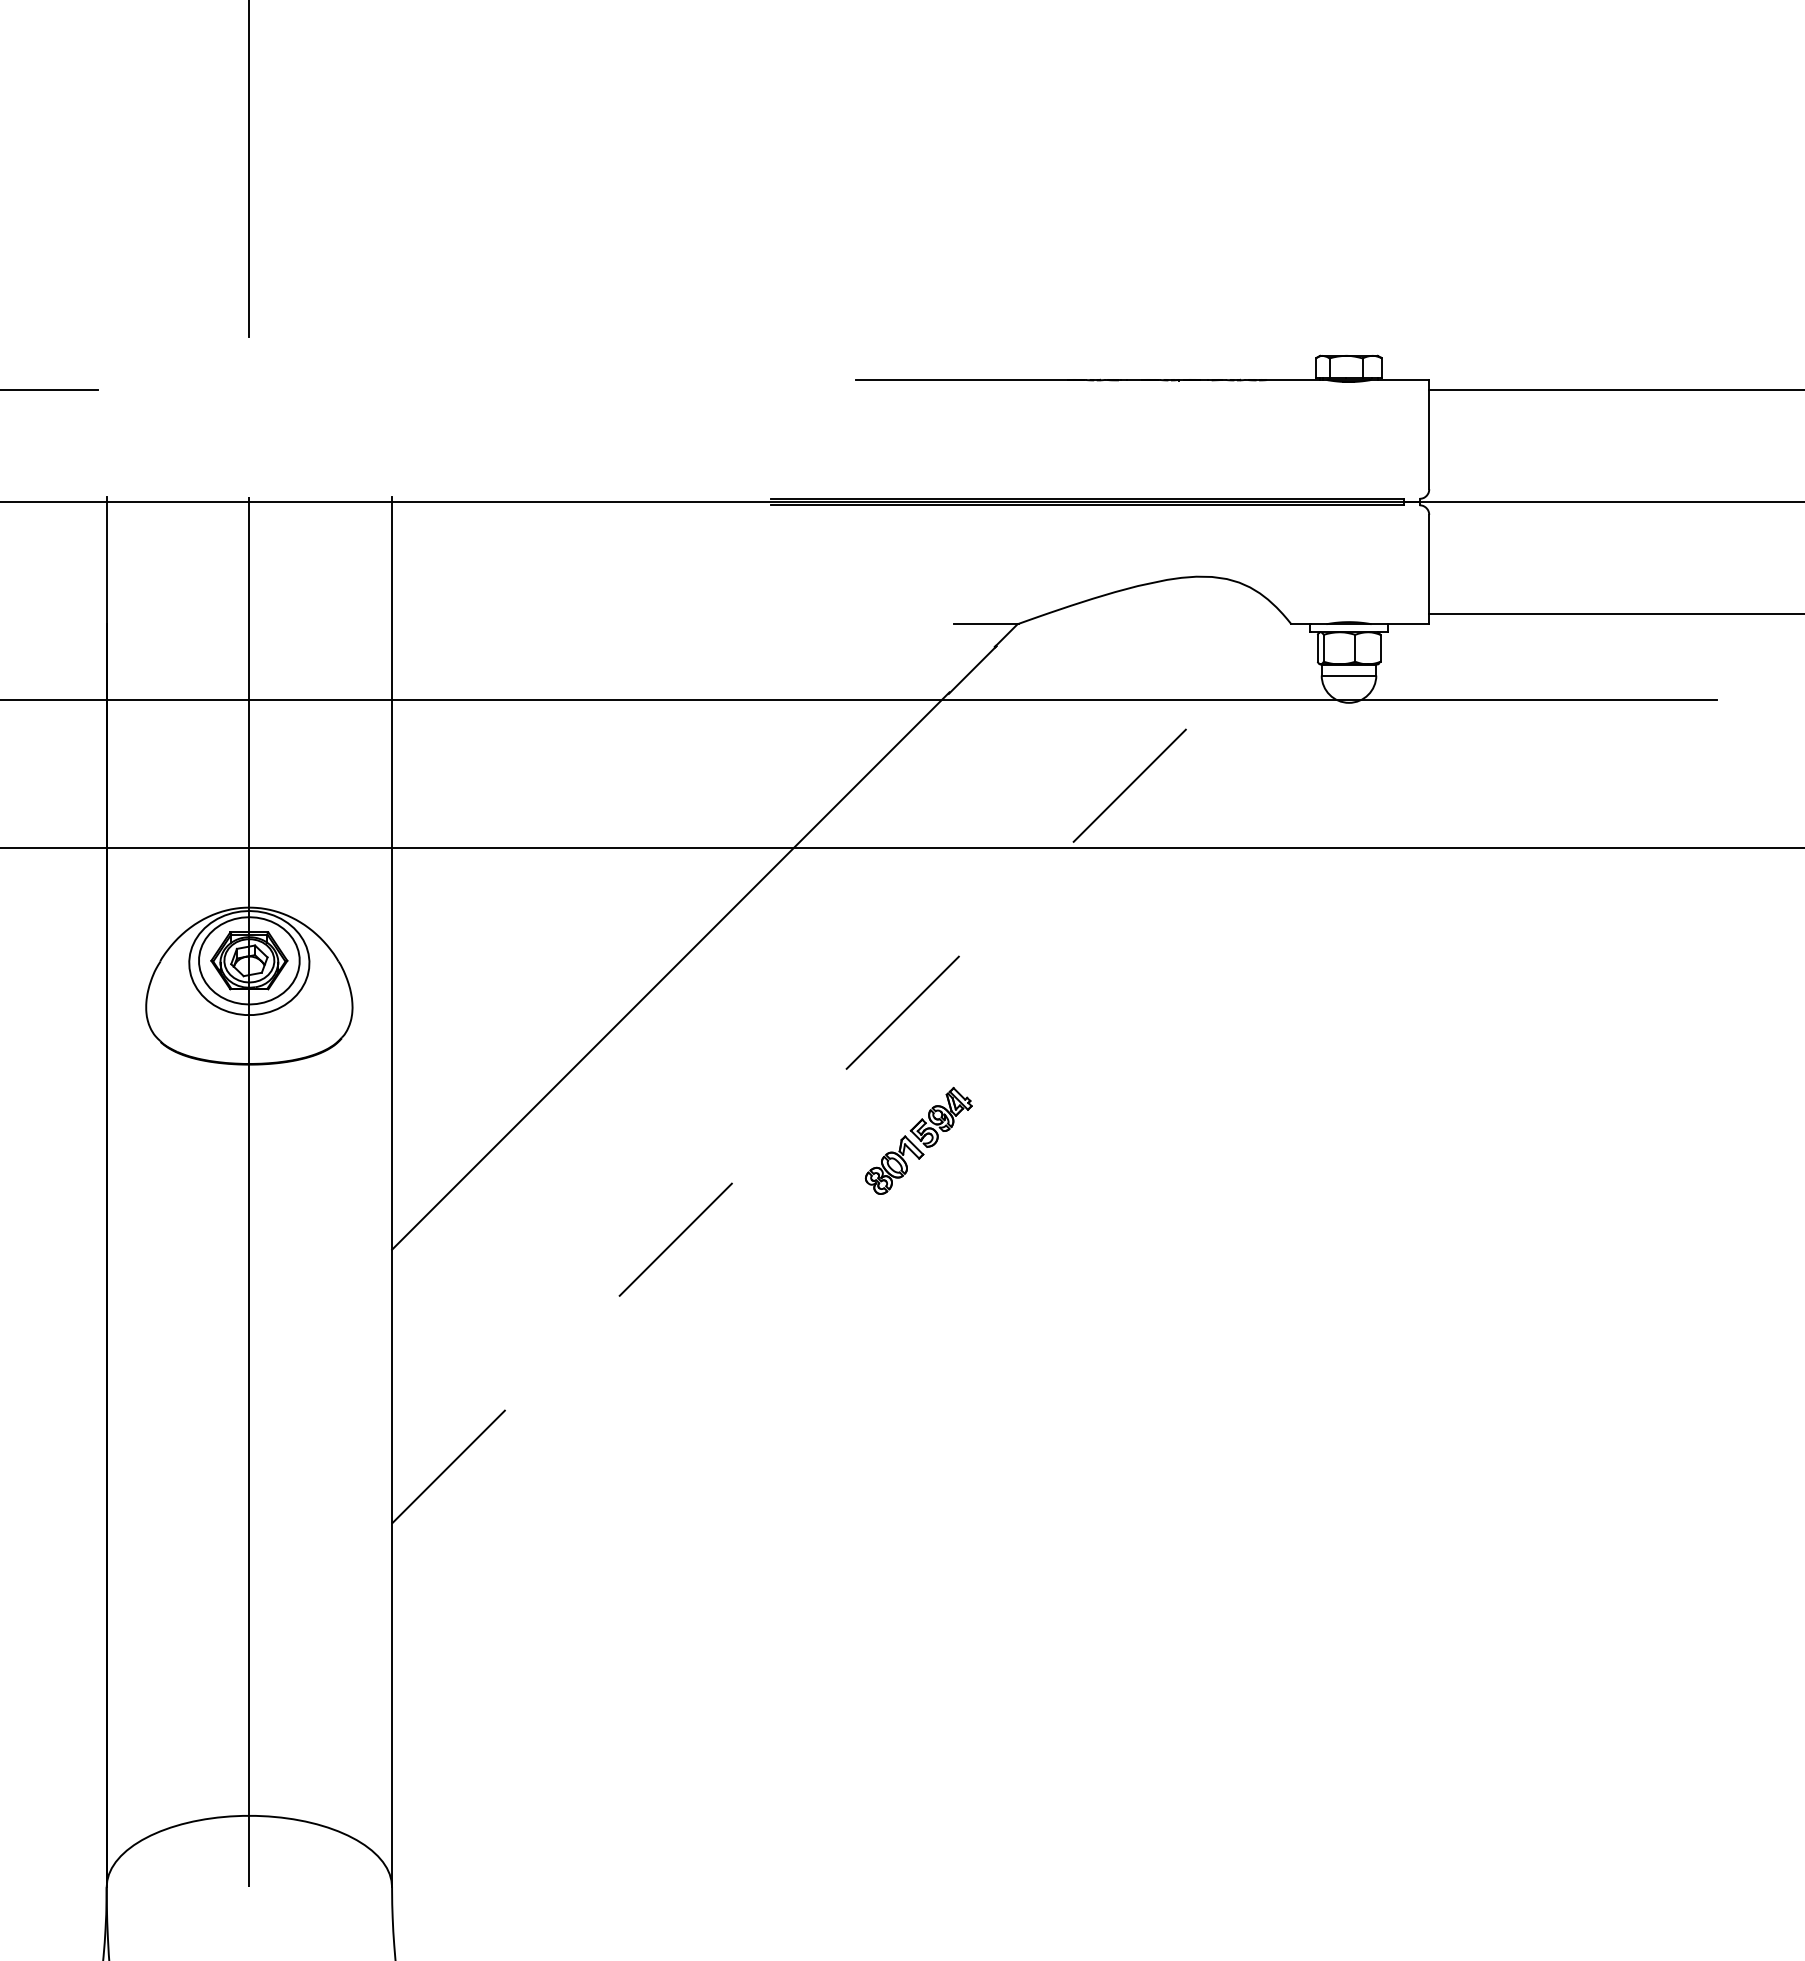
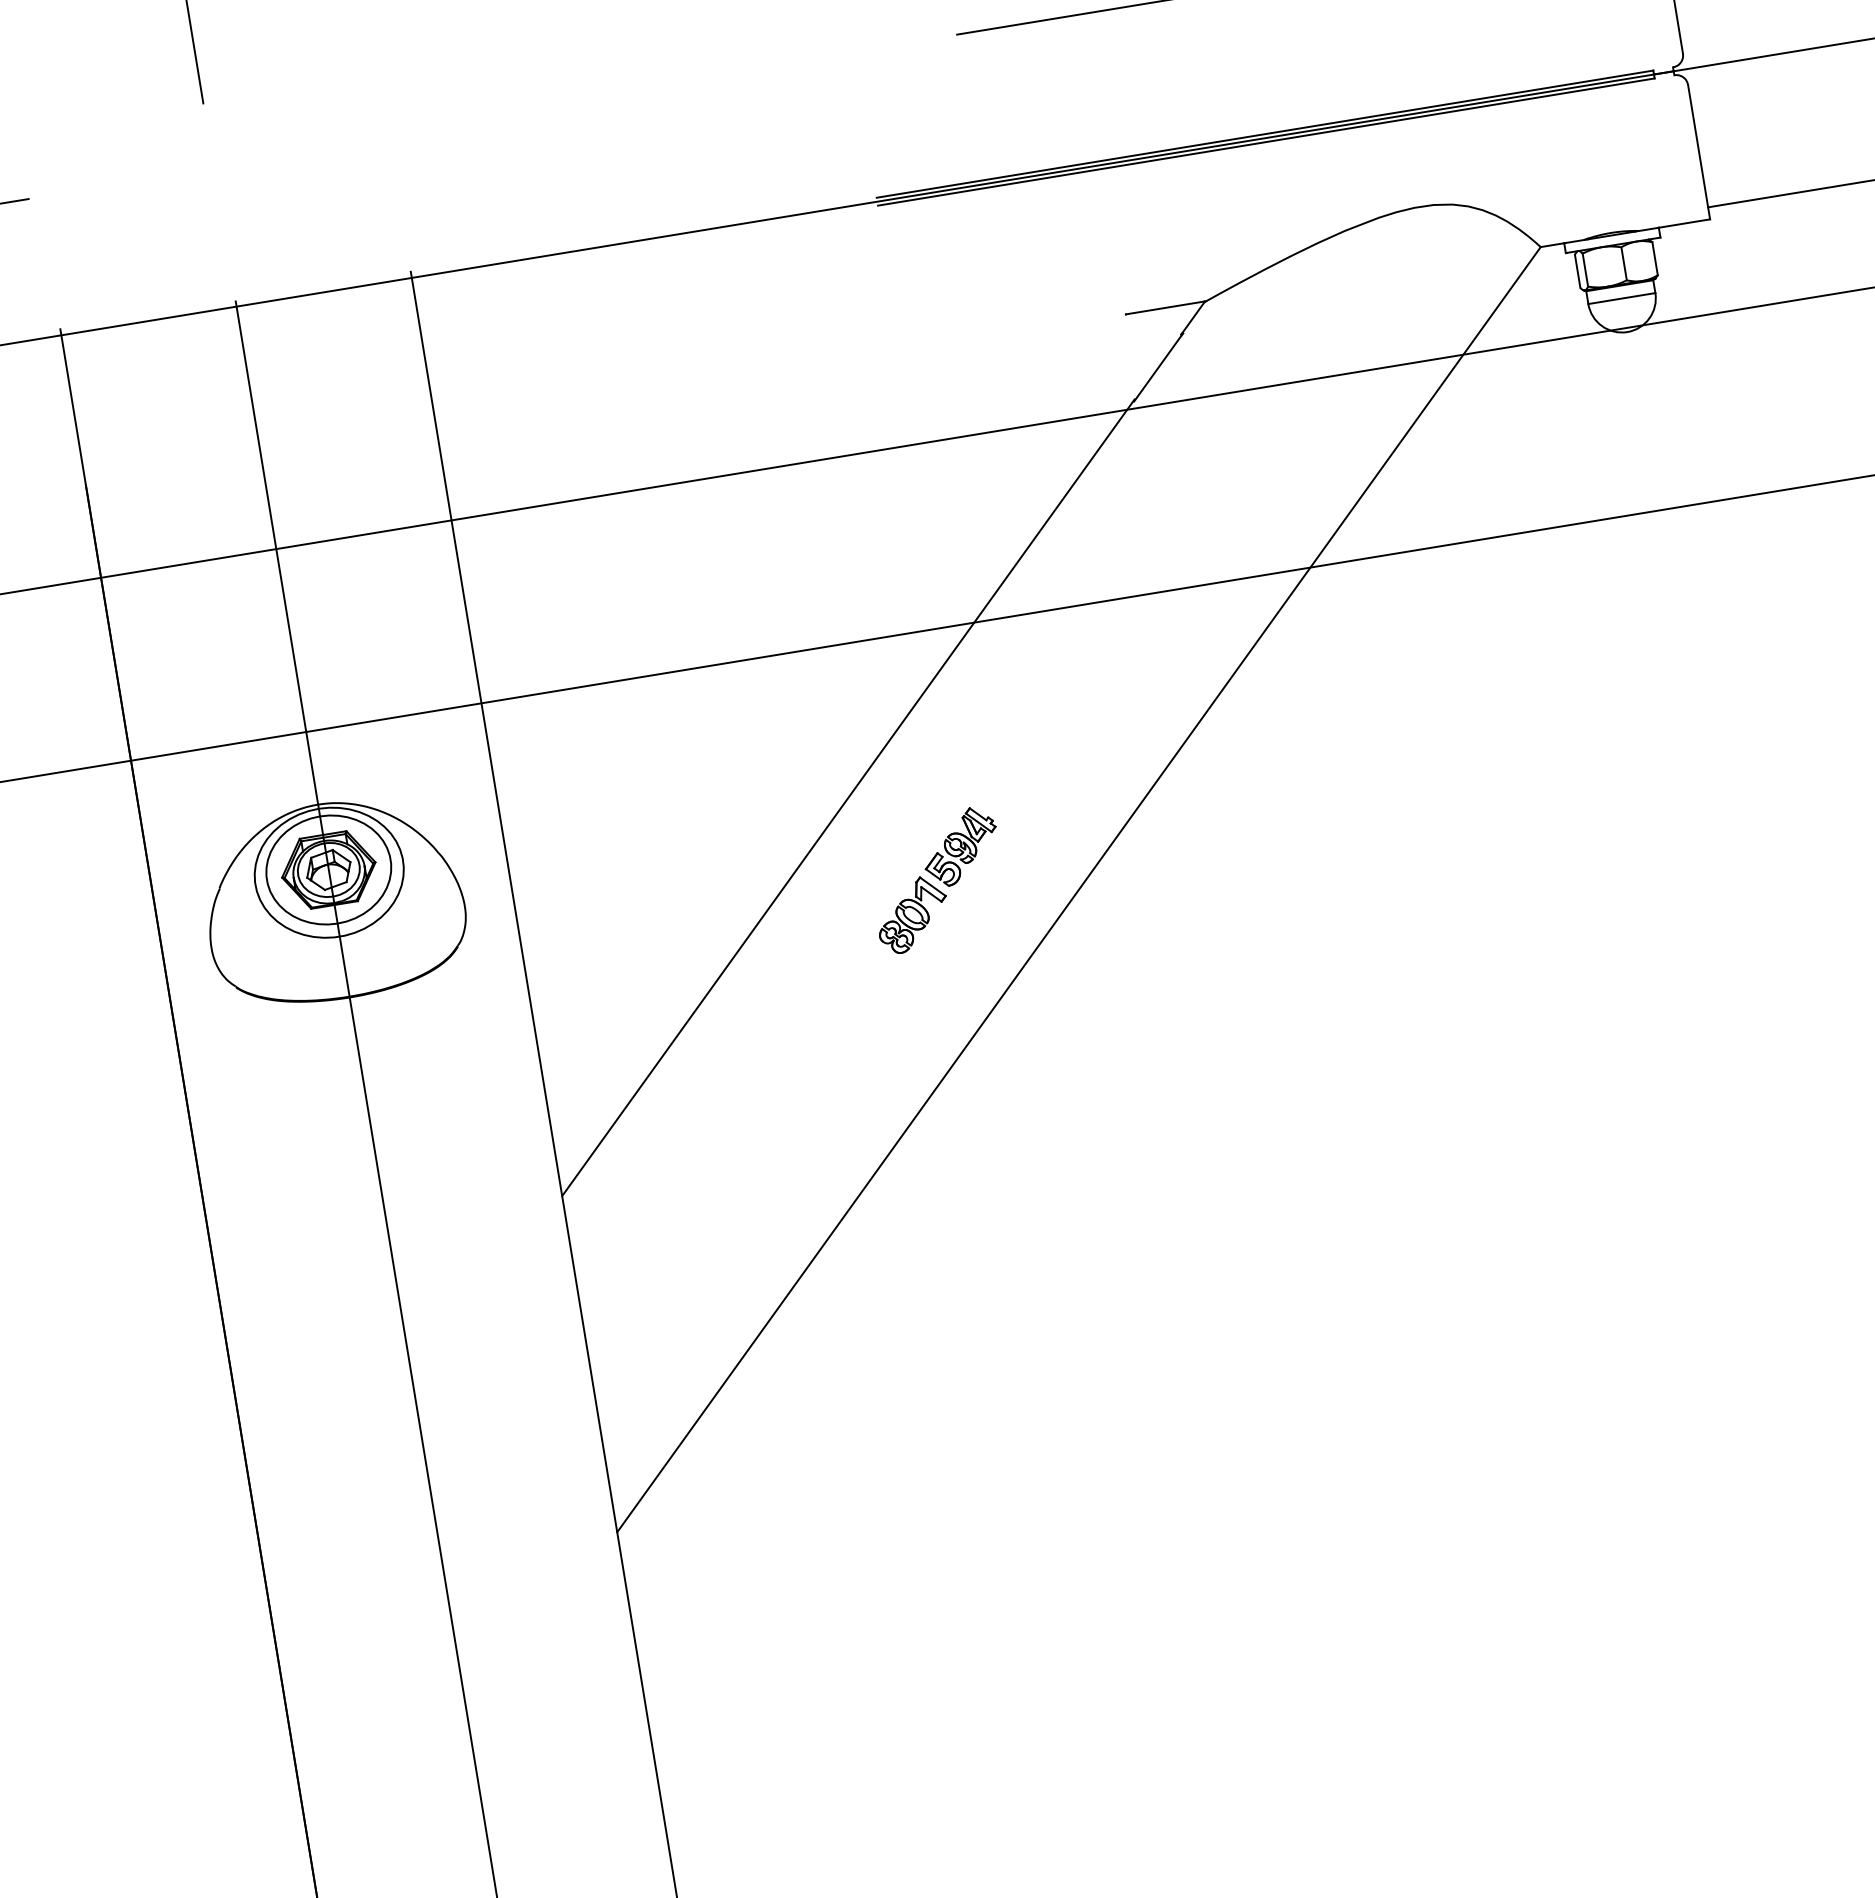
line: (841, 1073) -> (1078, 889), dashed -> solid
part: (918, 1140) -> (937, 879), moved

